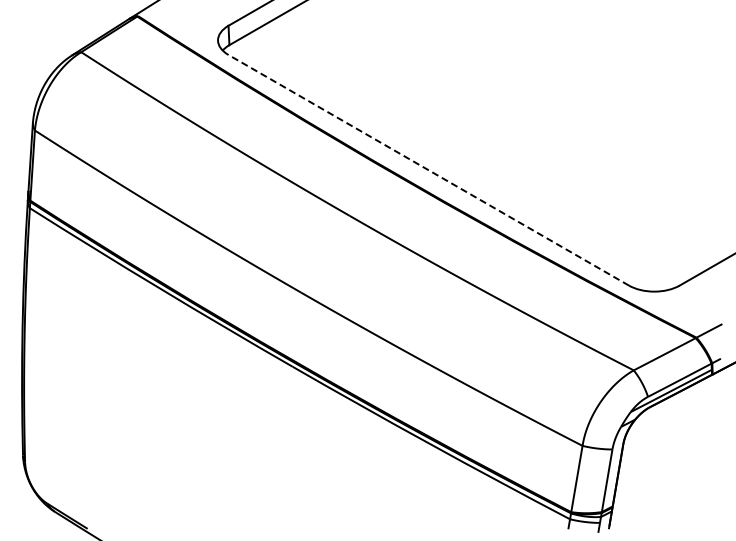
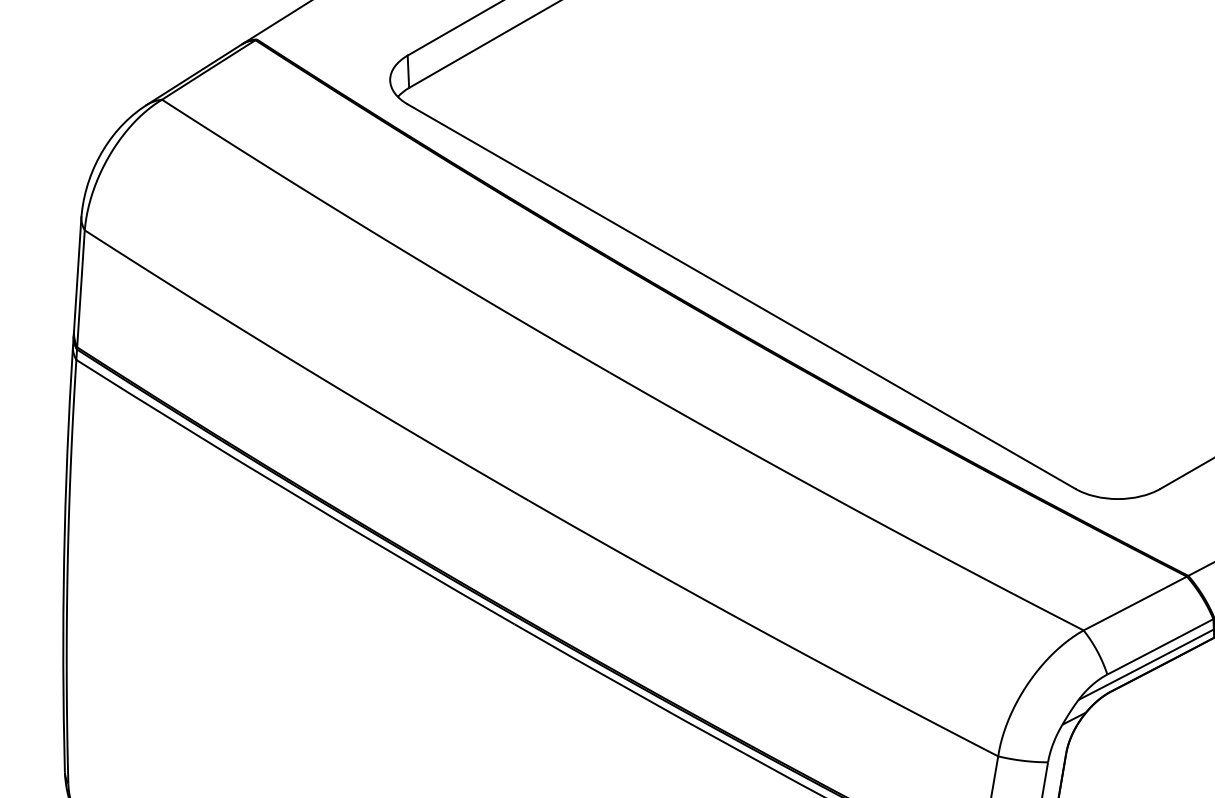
line: (428, 170) -> (741, 297), dashed -> solid

